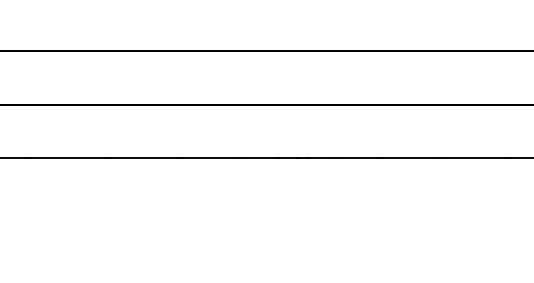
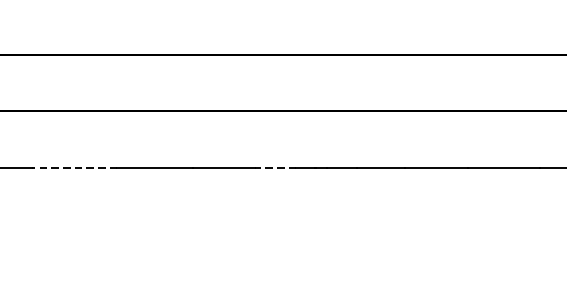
line: (69, 157) -> (73, 167), solid -> dashed
line: (259, 157) -> (275, 167), solid -> dashed

